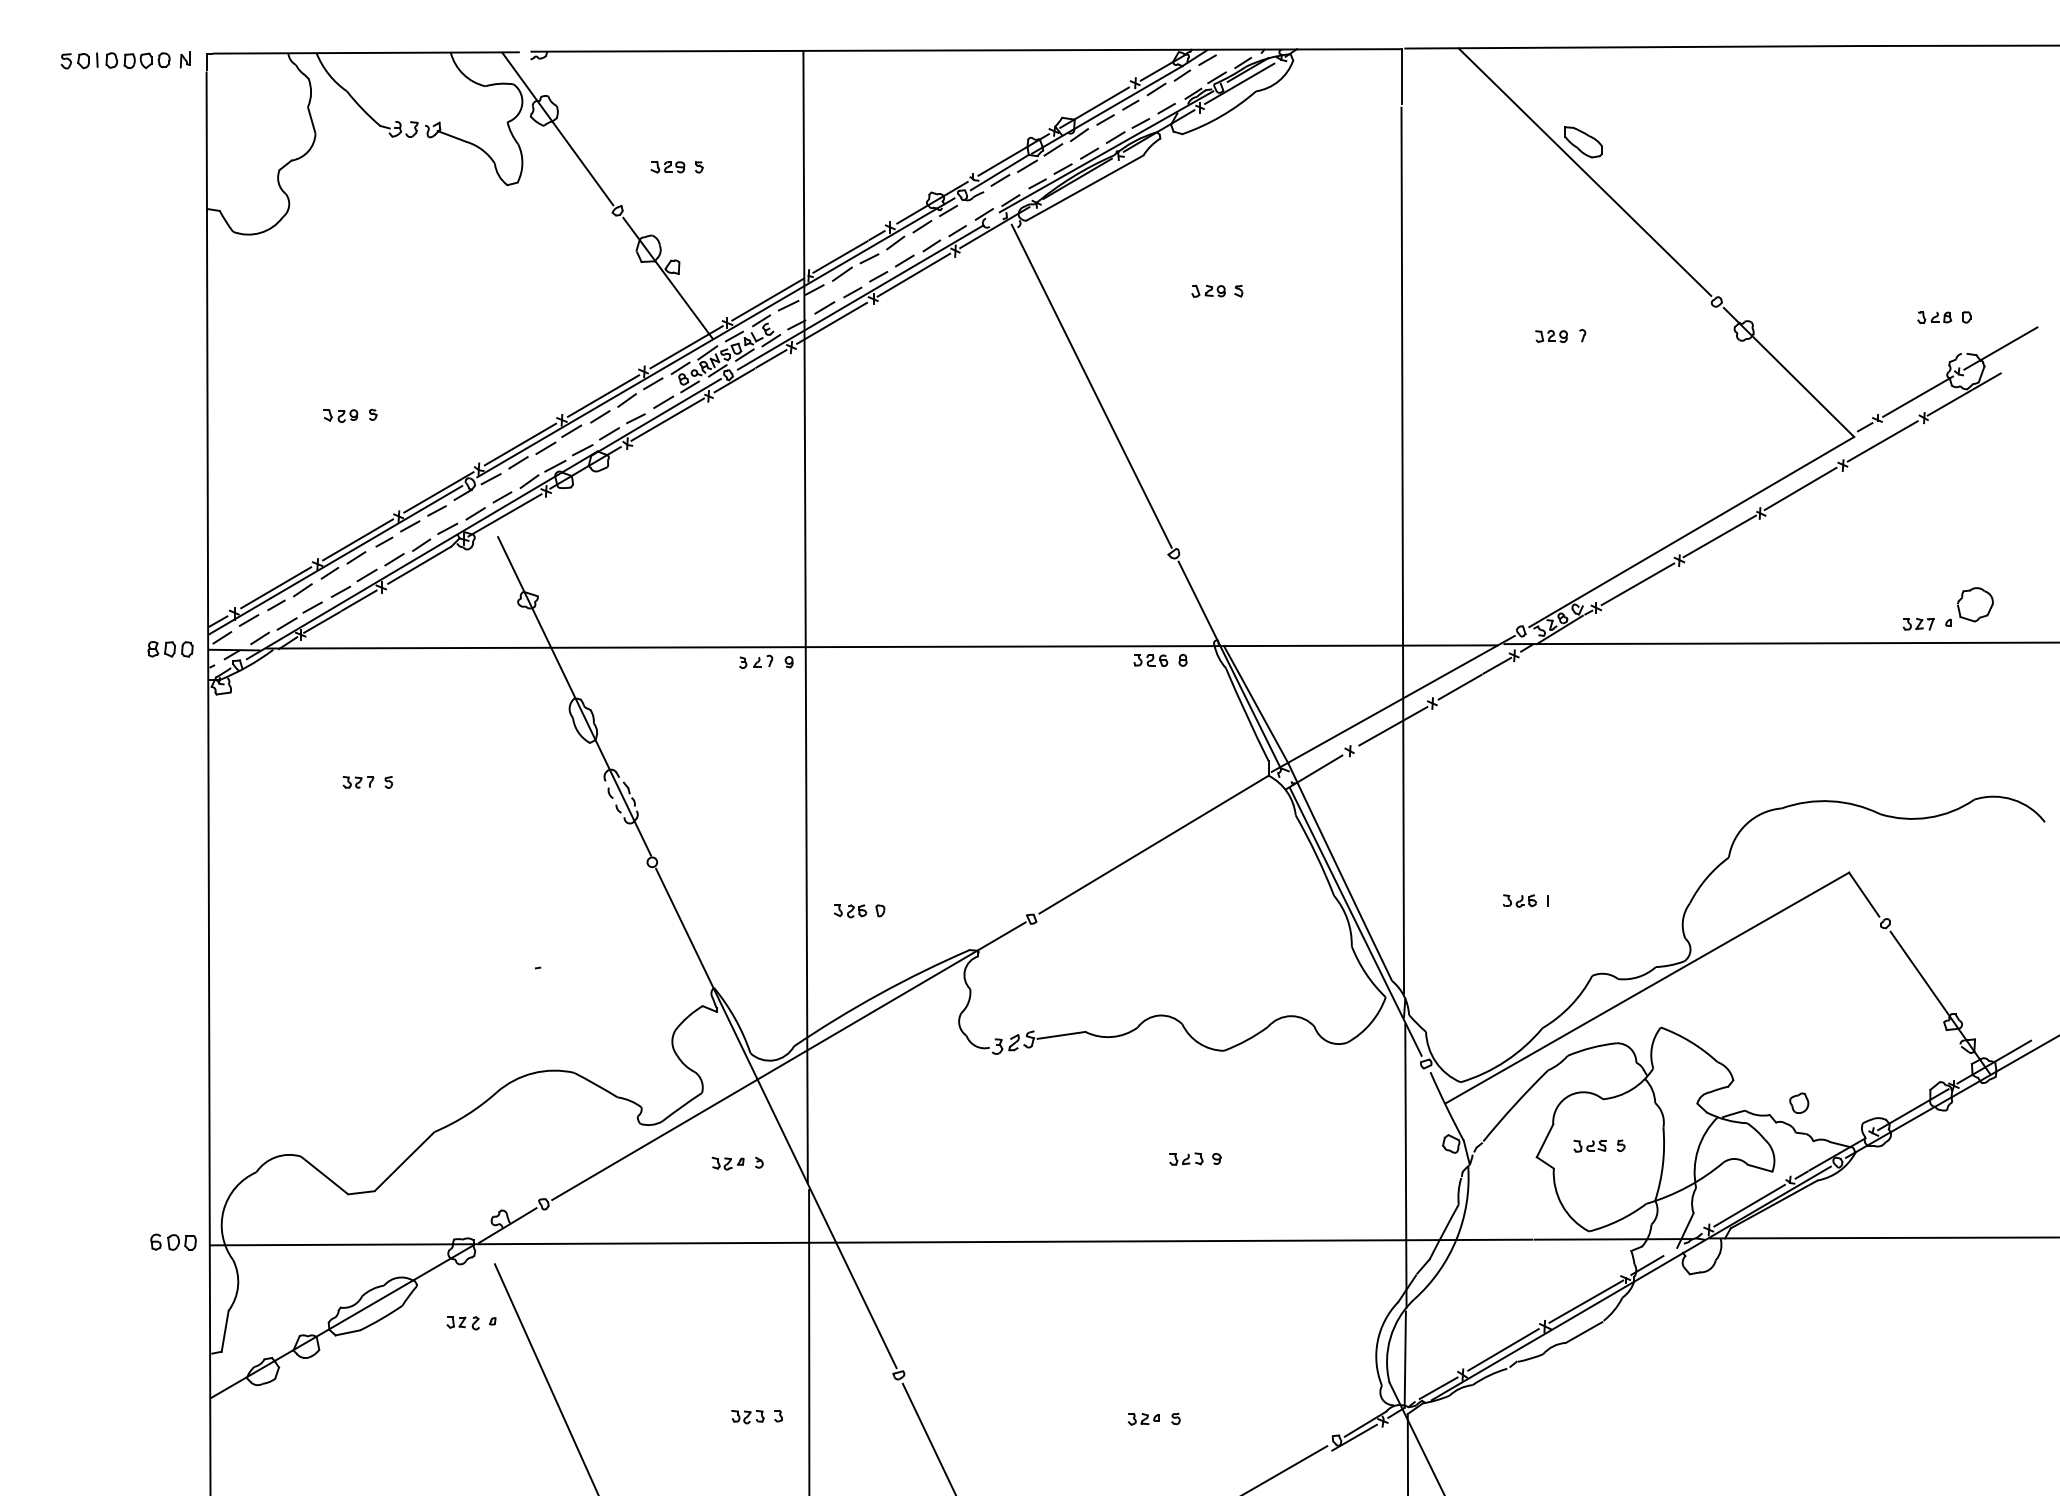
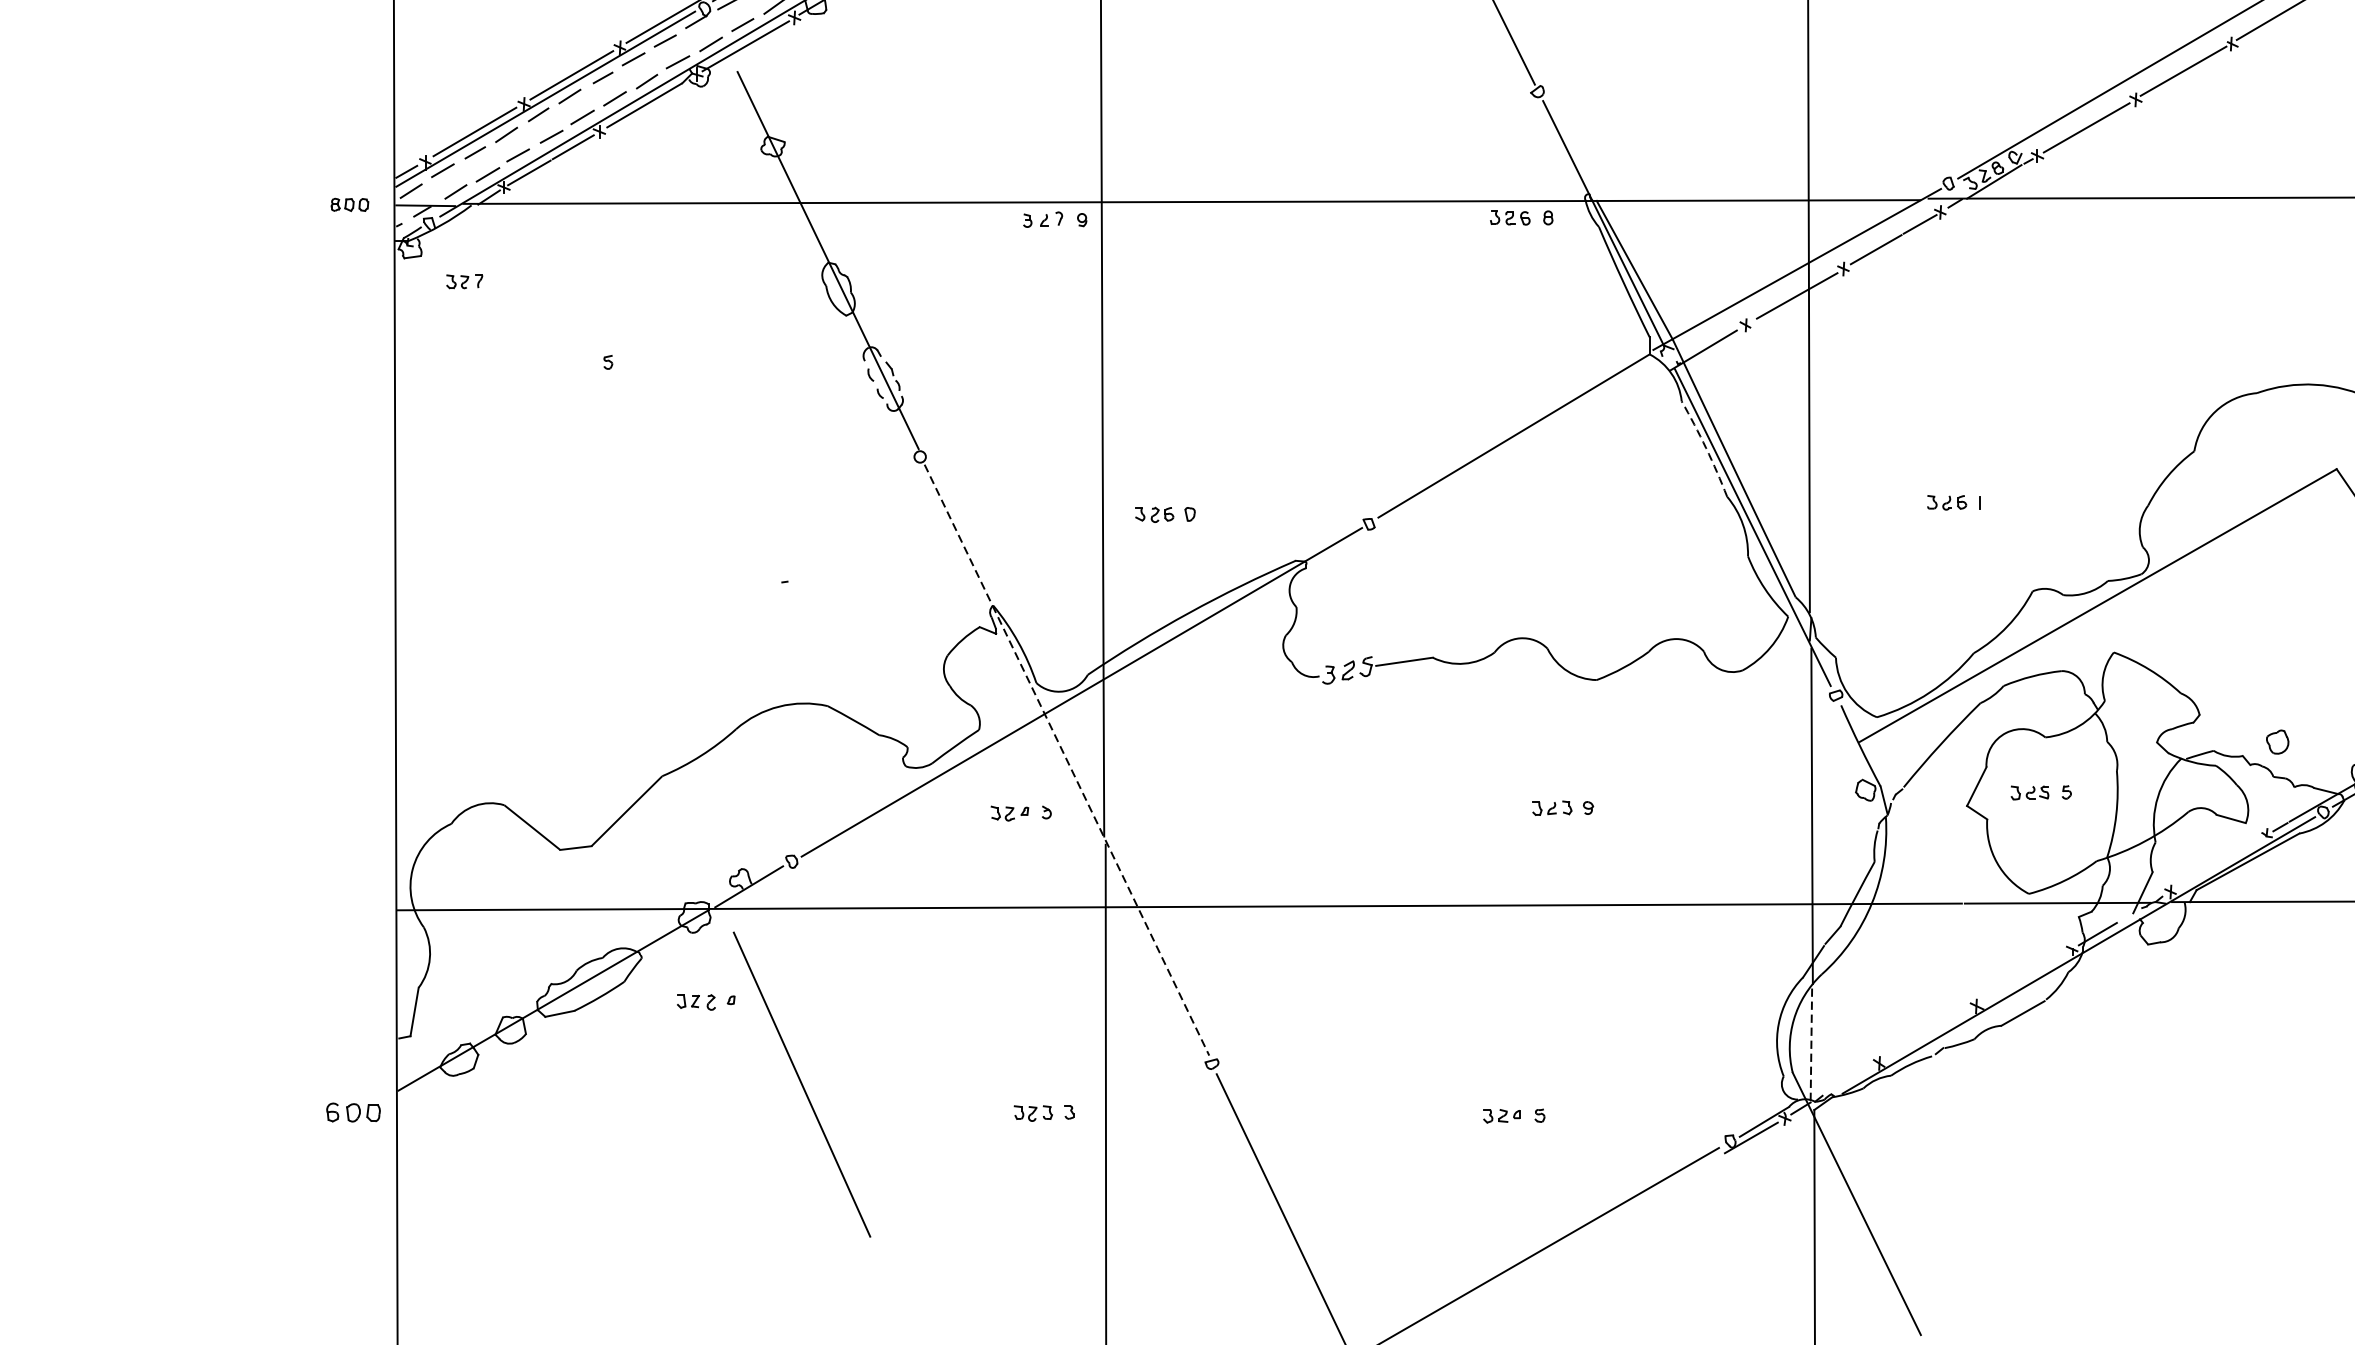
part: (170, 649) -> (349, 205), size x0.7
part: (358, 782) -> (464, 281), moved
arc: (1316, 854) -> (1706, 447), solid -> dashed
line: (776, 1118) -> (1067, 760), solid -> dashed
line: (1749, 1205) -> (2218, 863), removed
part: (173, 1241) -> (353, 1111), moved
line: (1586, 1301) -> (2025, 976), removed
line: (1503, 1349) -> (1927, 1033), removed
line: (1405, 1360) -> (1811, 1046), solid -> dashed
line: (1438, 1387) -> (1850, 1078), removed

